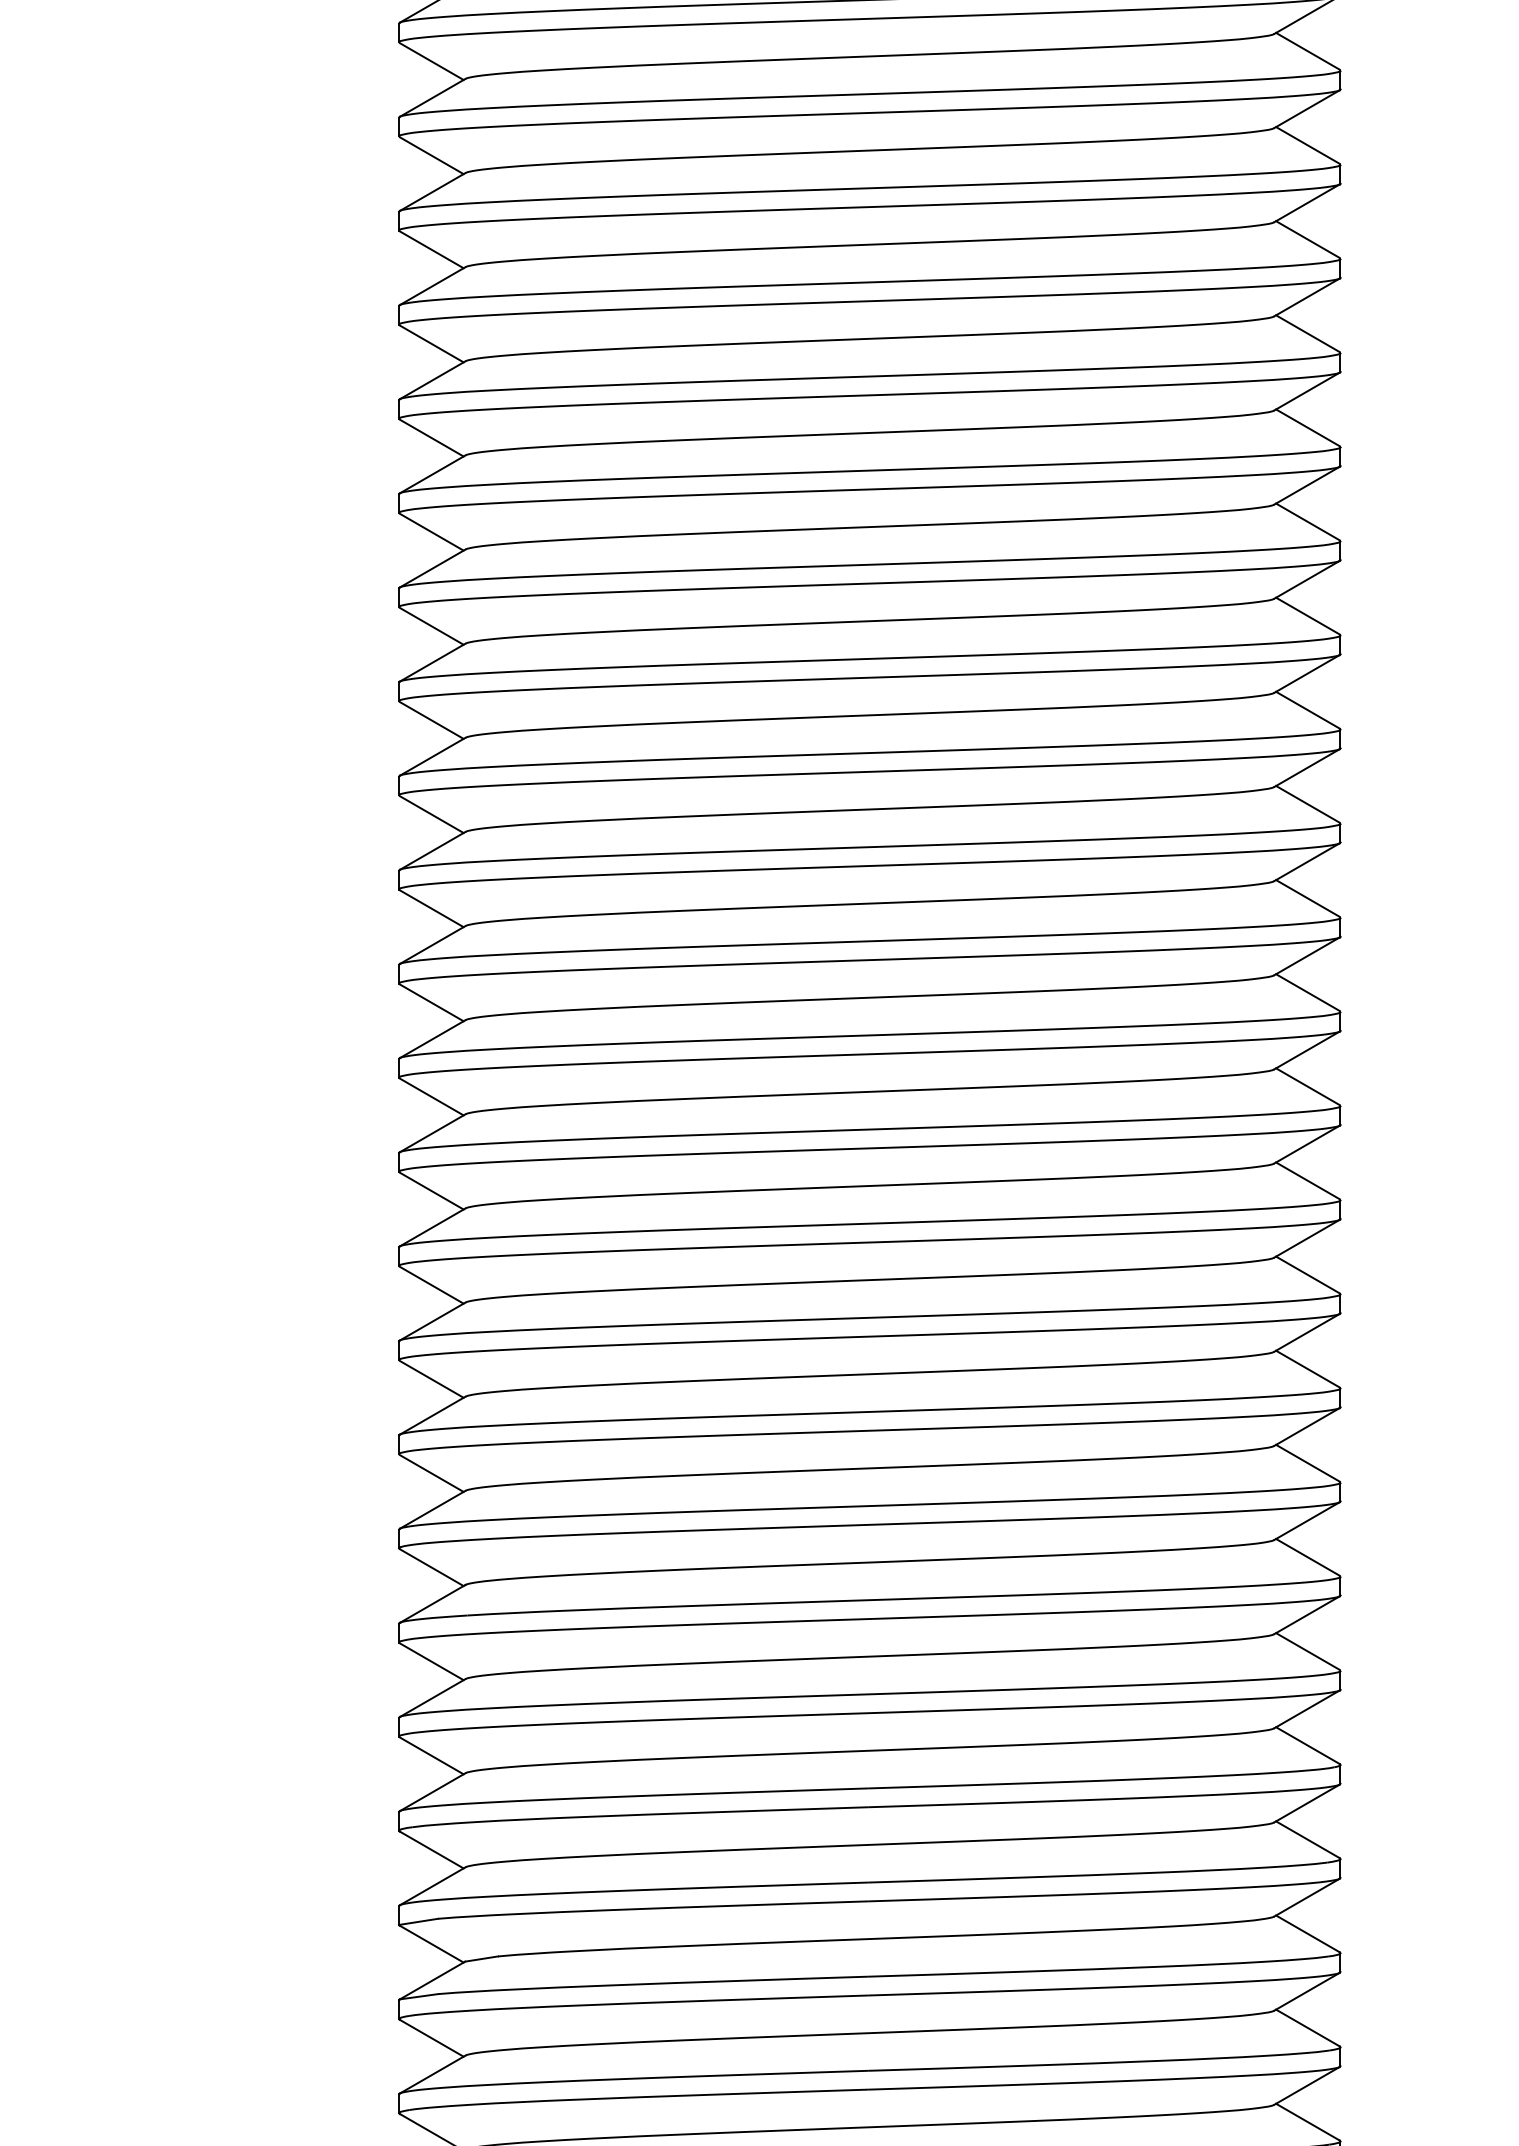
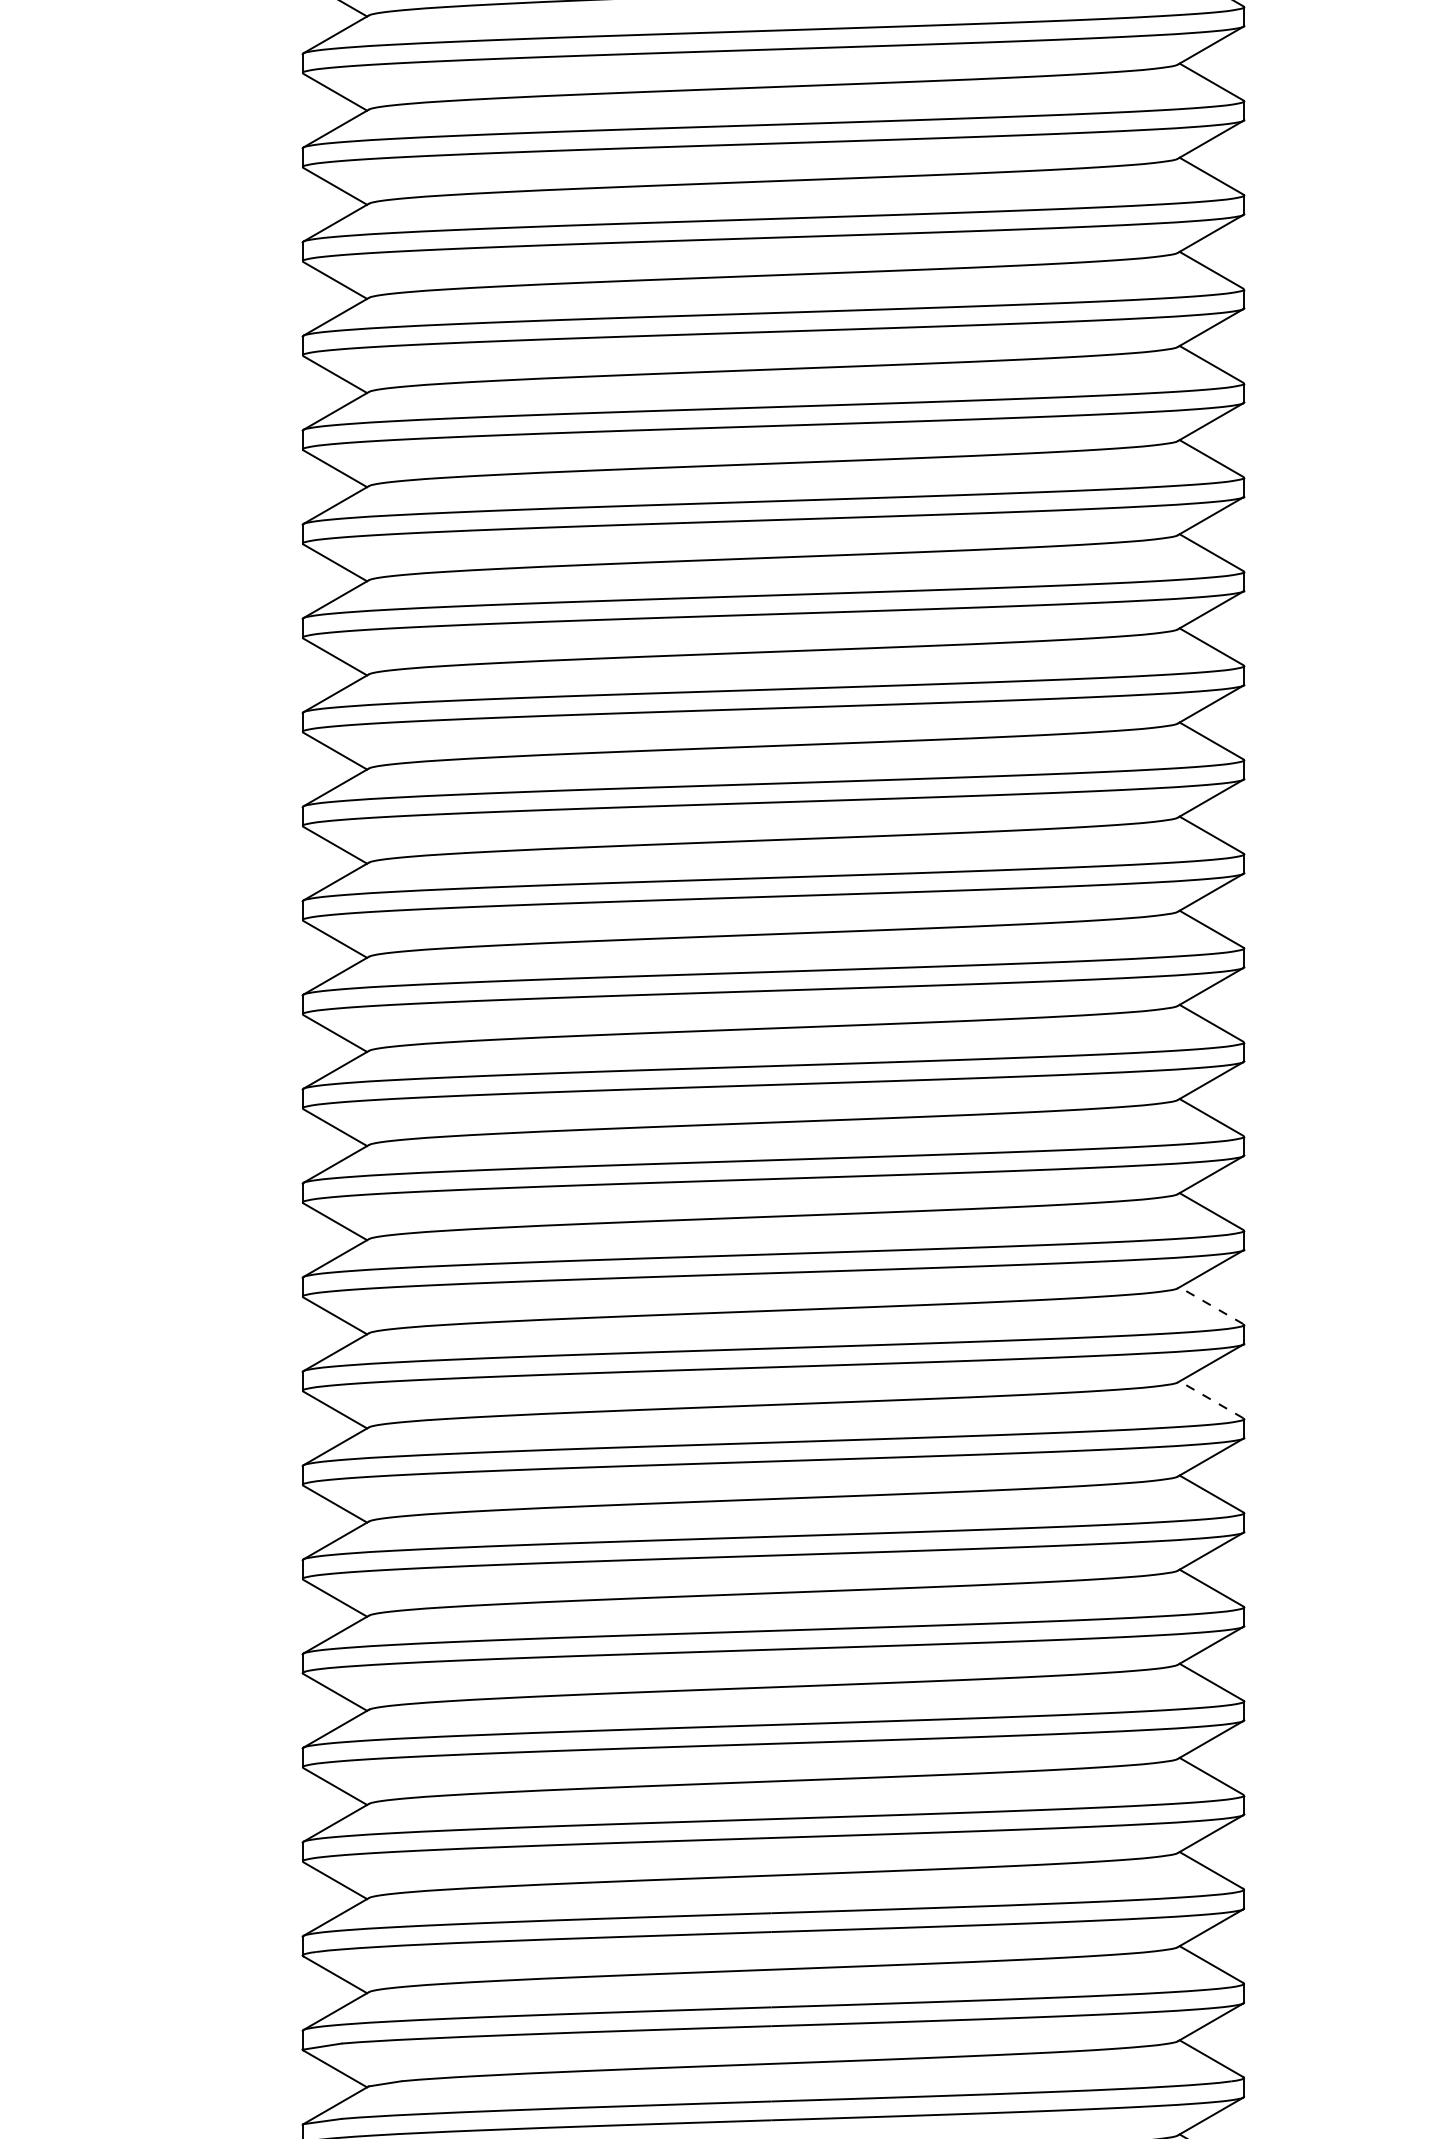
line: (1307, 1180) -> (1211, 1305), solid -> dashed
line: (1307, 1275) -> (1211, 1400), solid -> dashed

